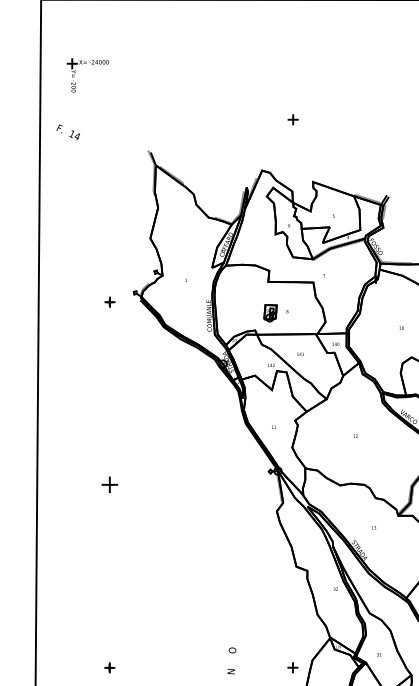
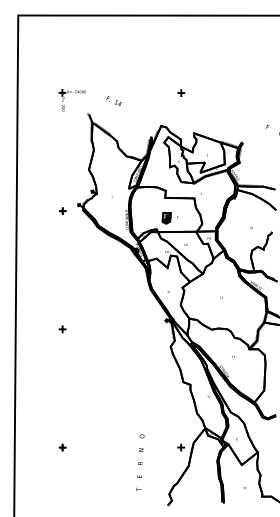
part: (75, 72) -> (64, 98), moved
text: (67, 132) -> (113, 101), moved
part: (109, 485) -> (62, 329), size x0.62

